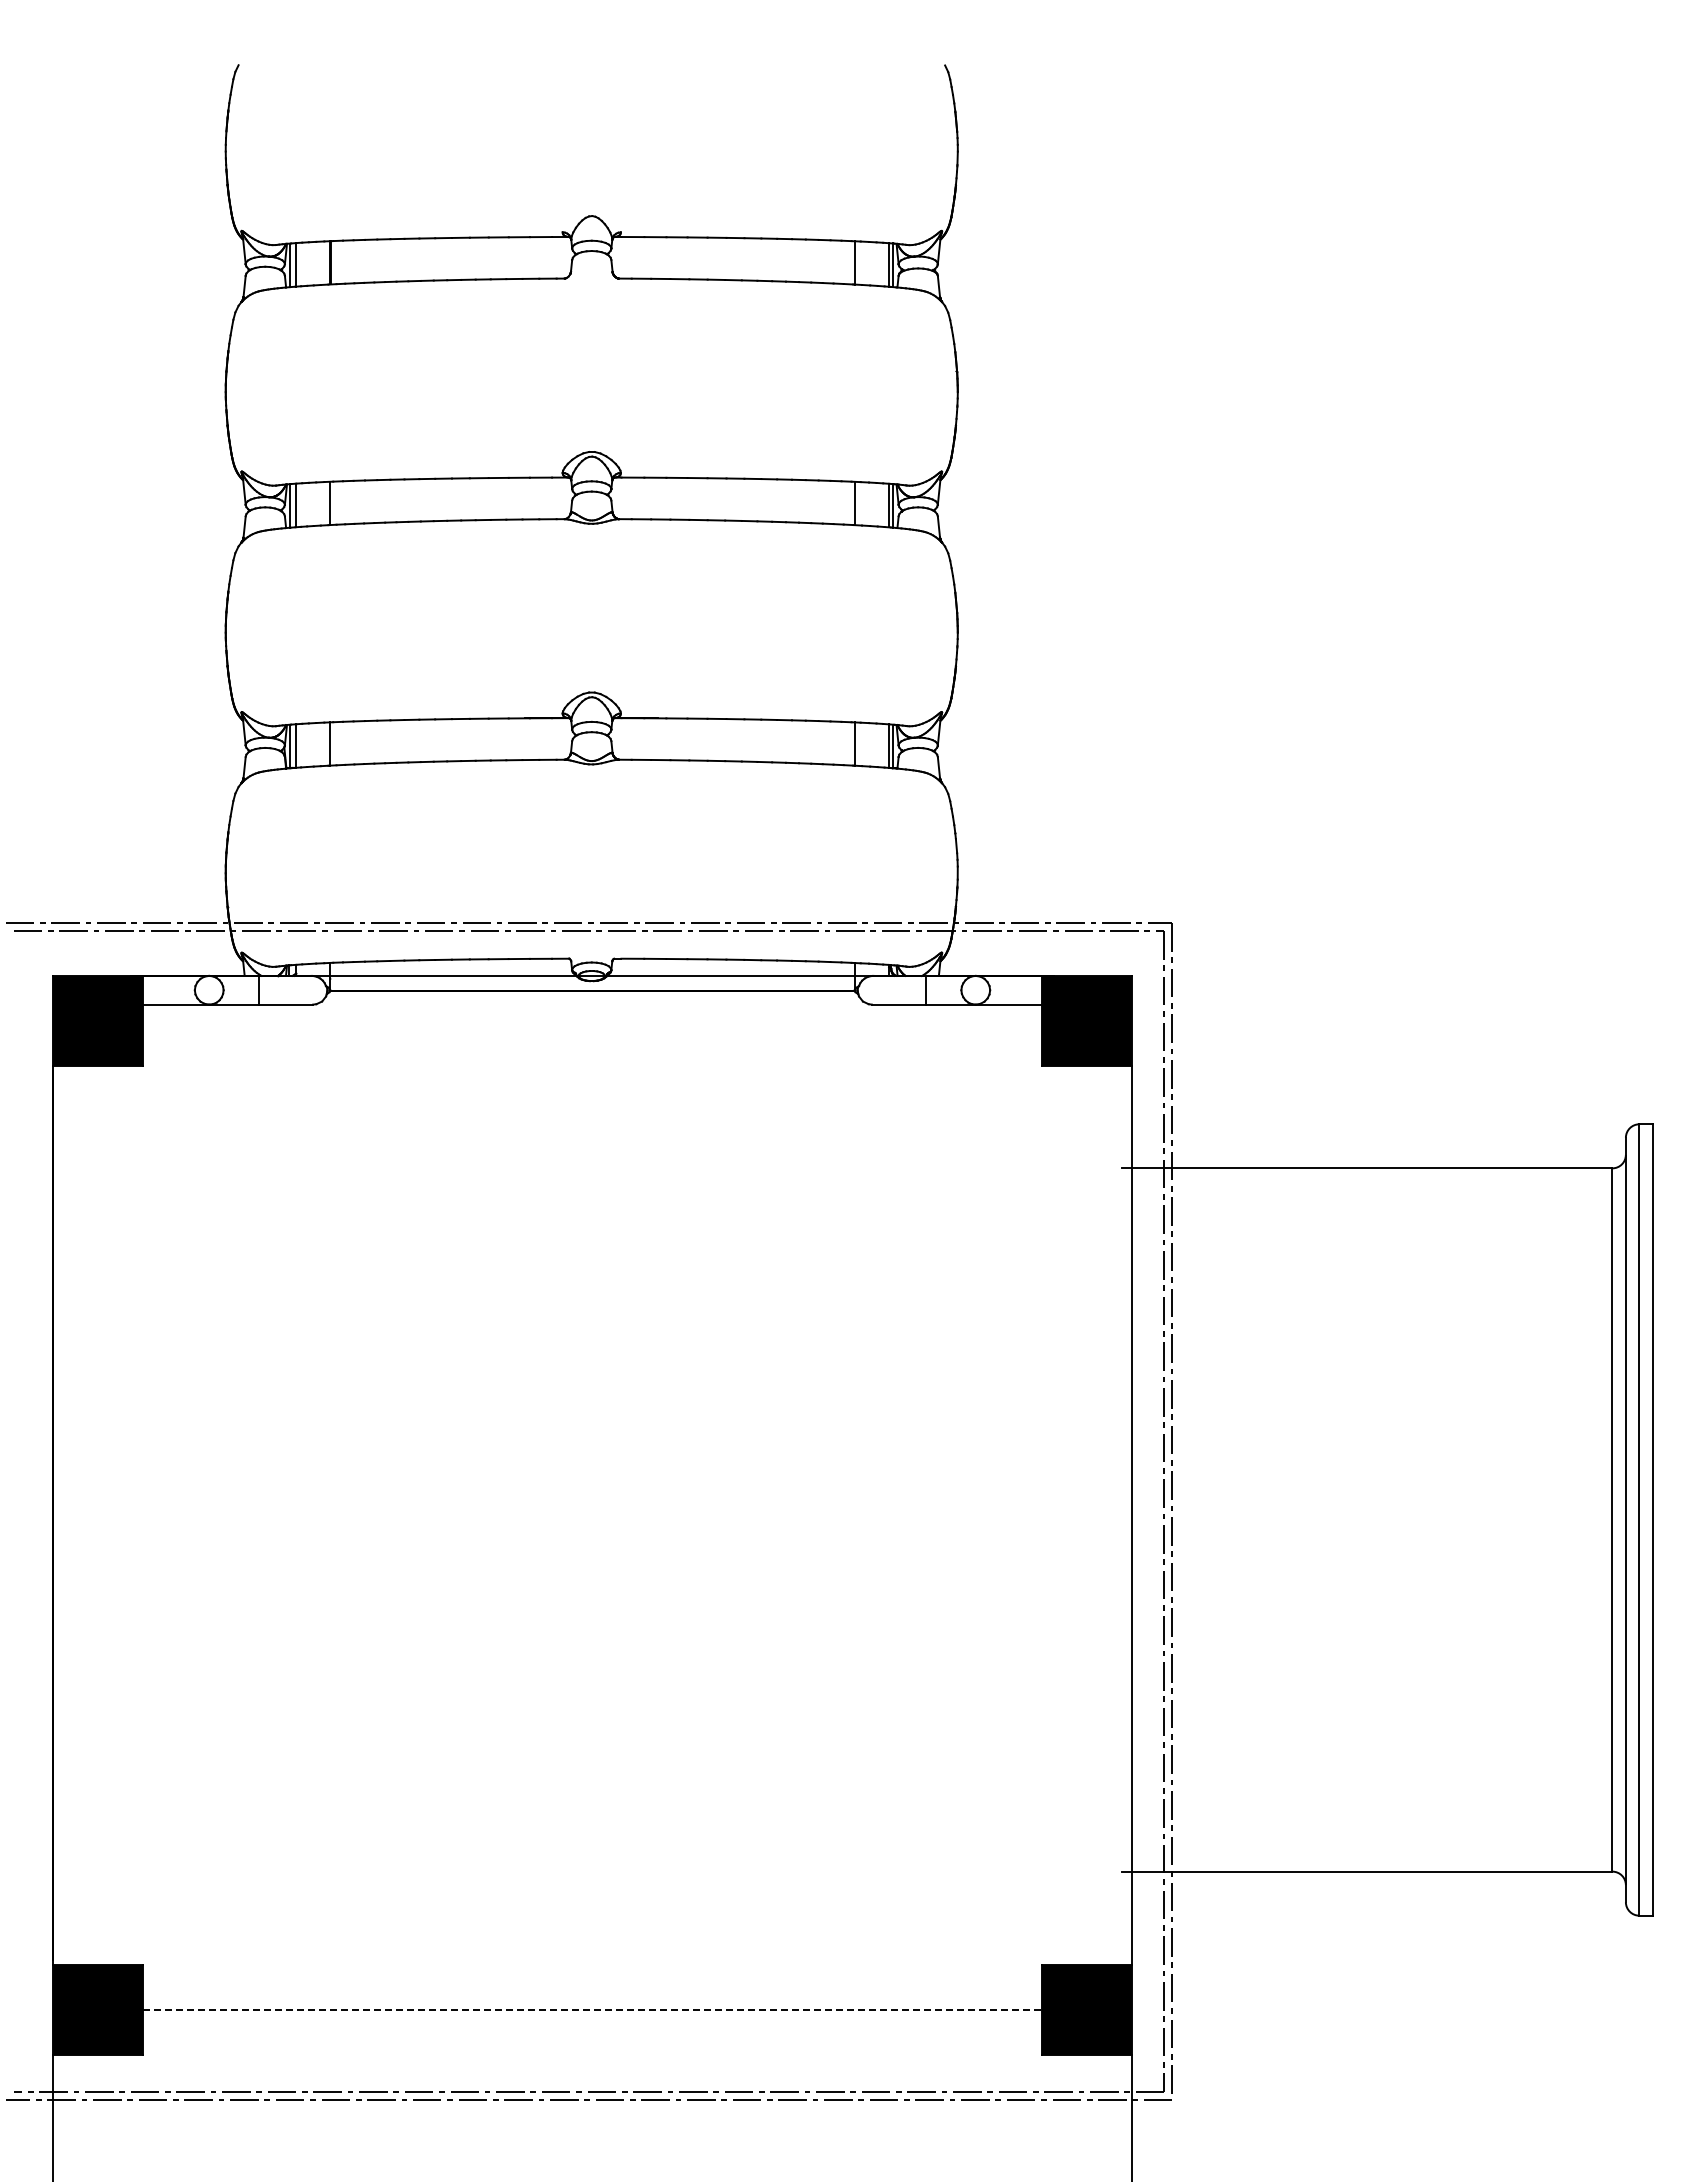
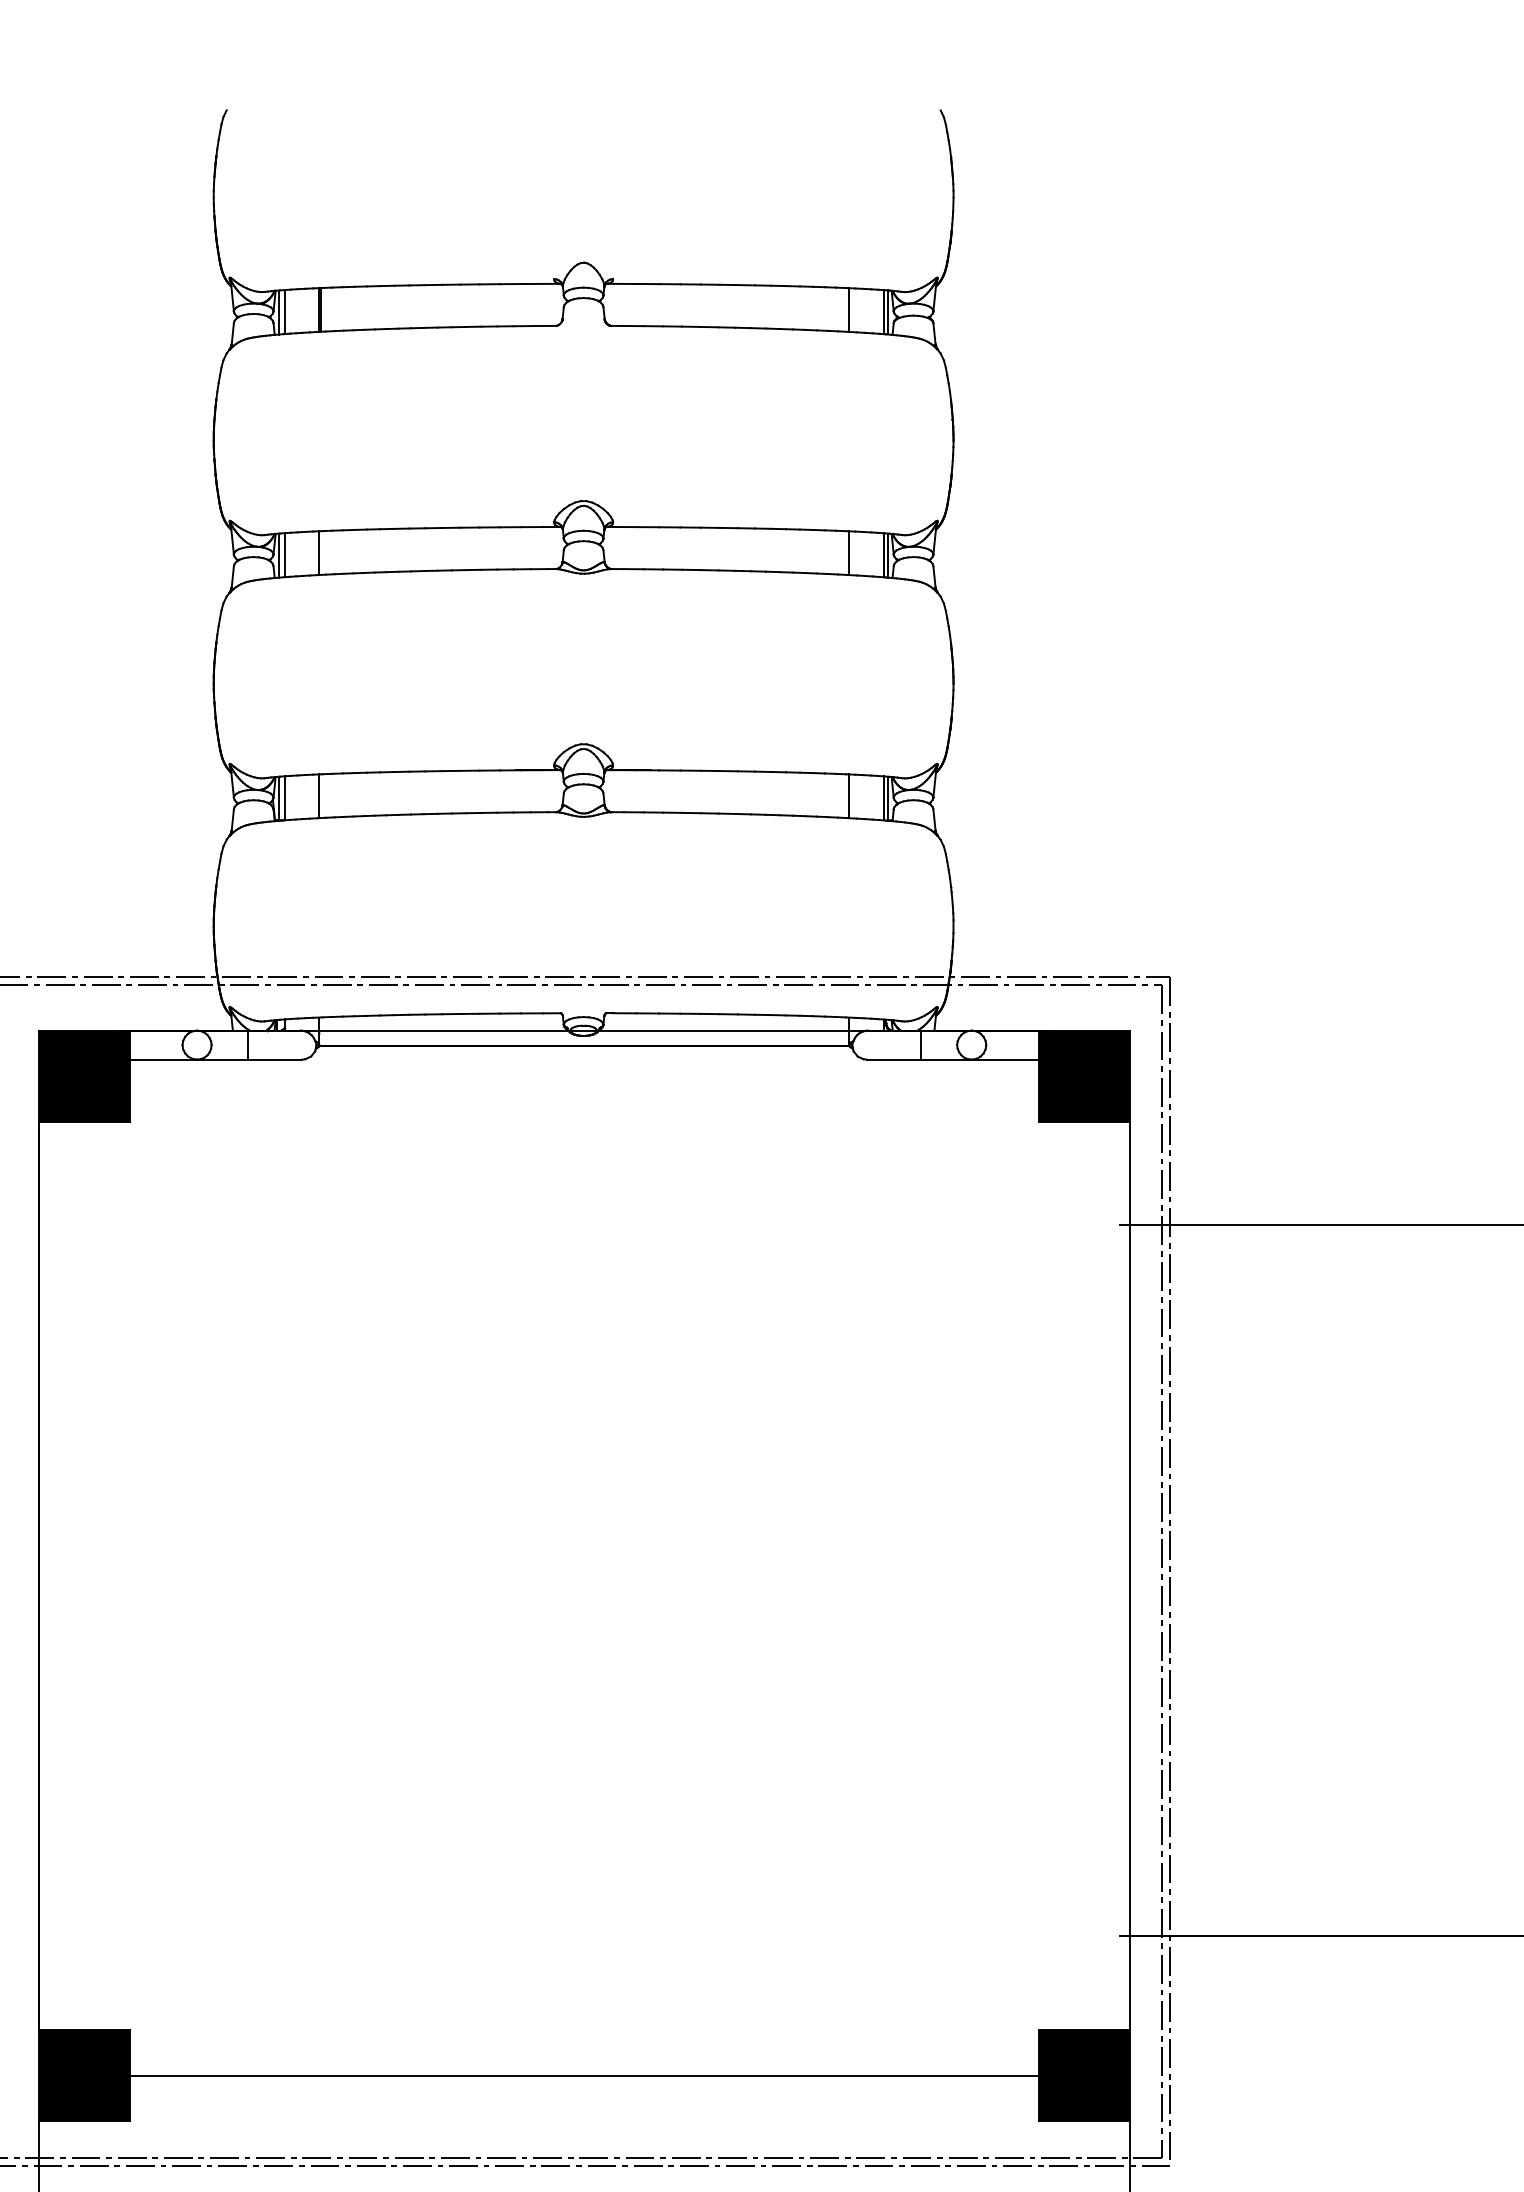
line: (592, 2010) -> (584, 2076), dashed -> solid

